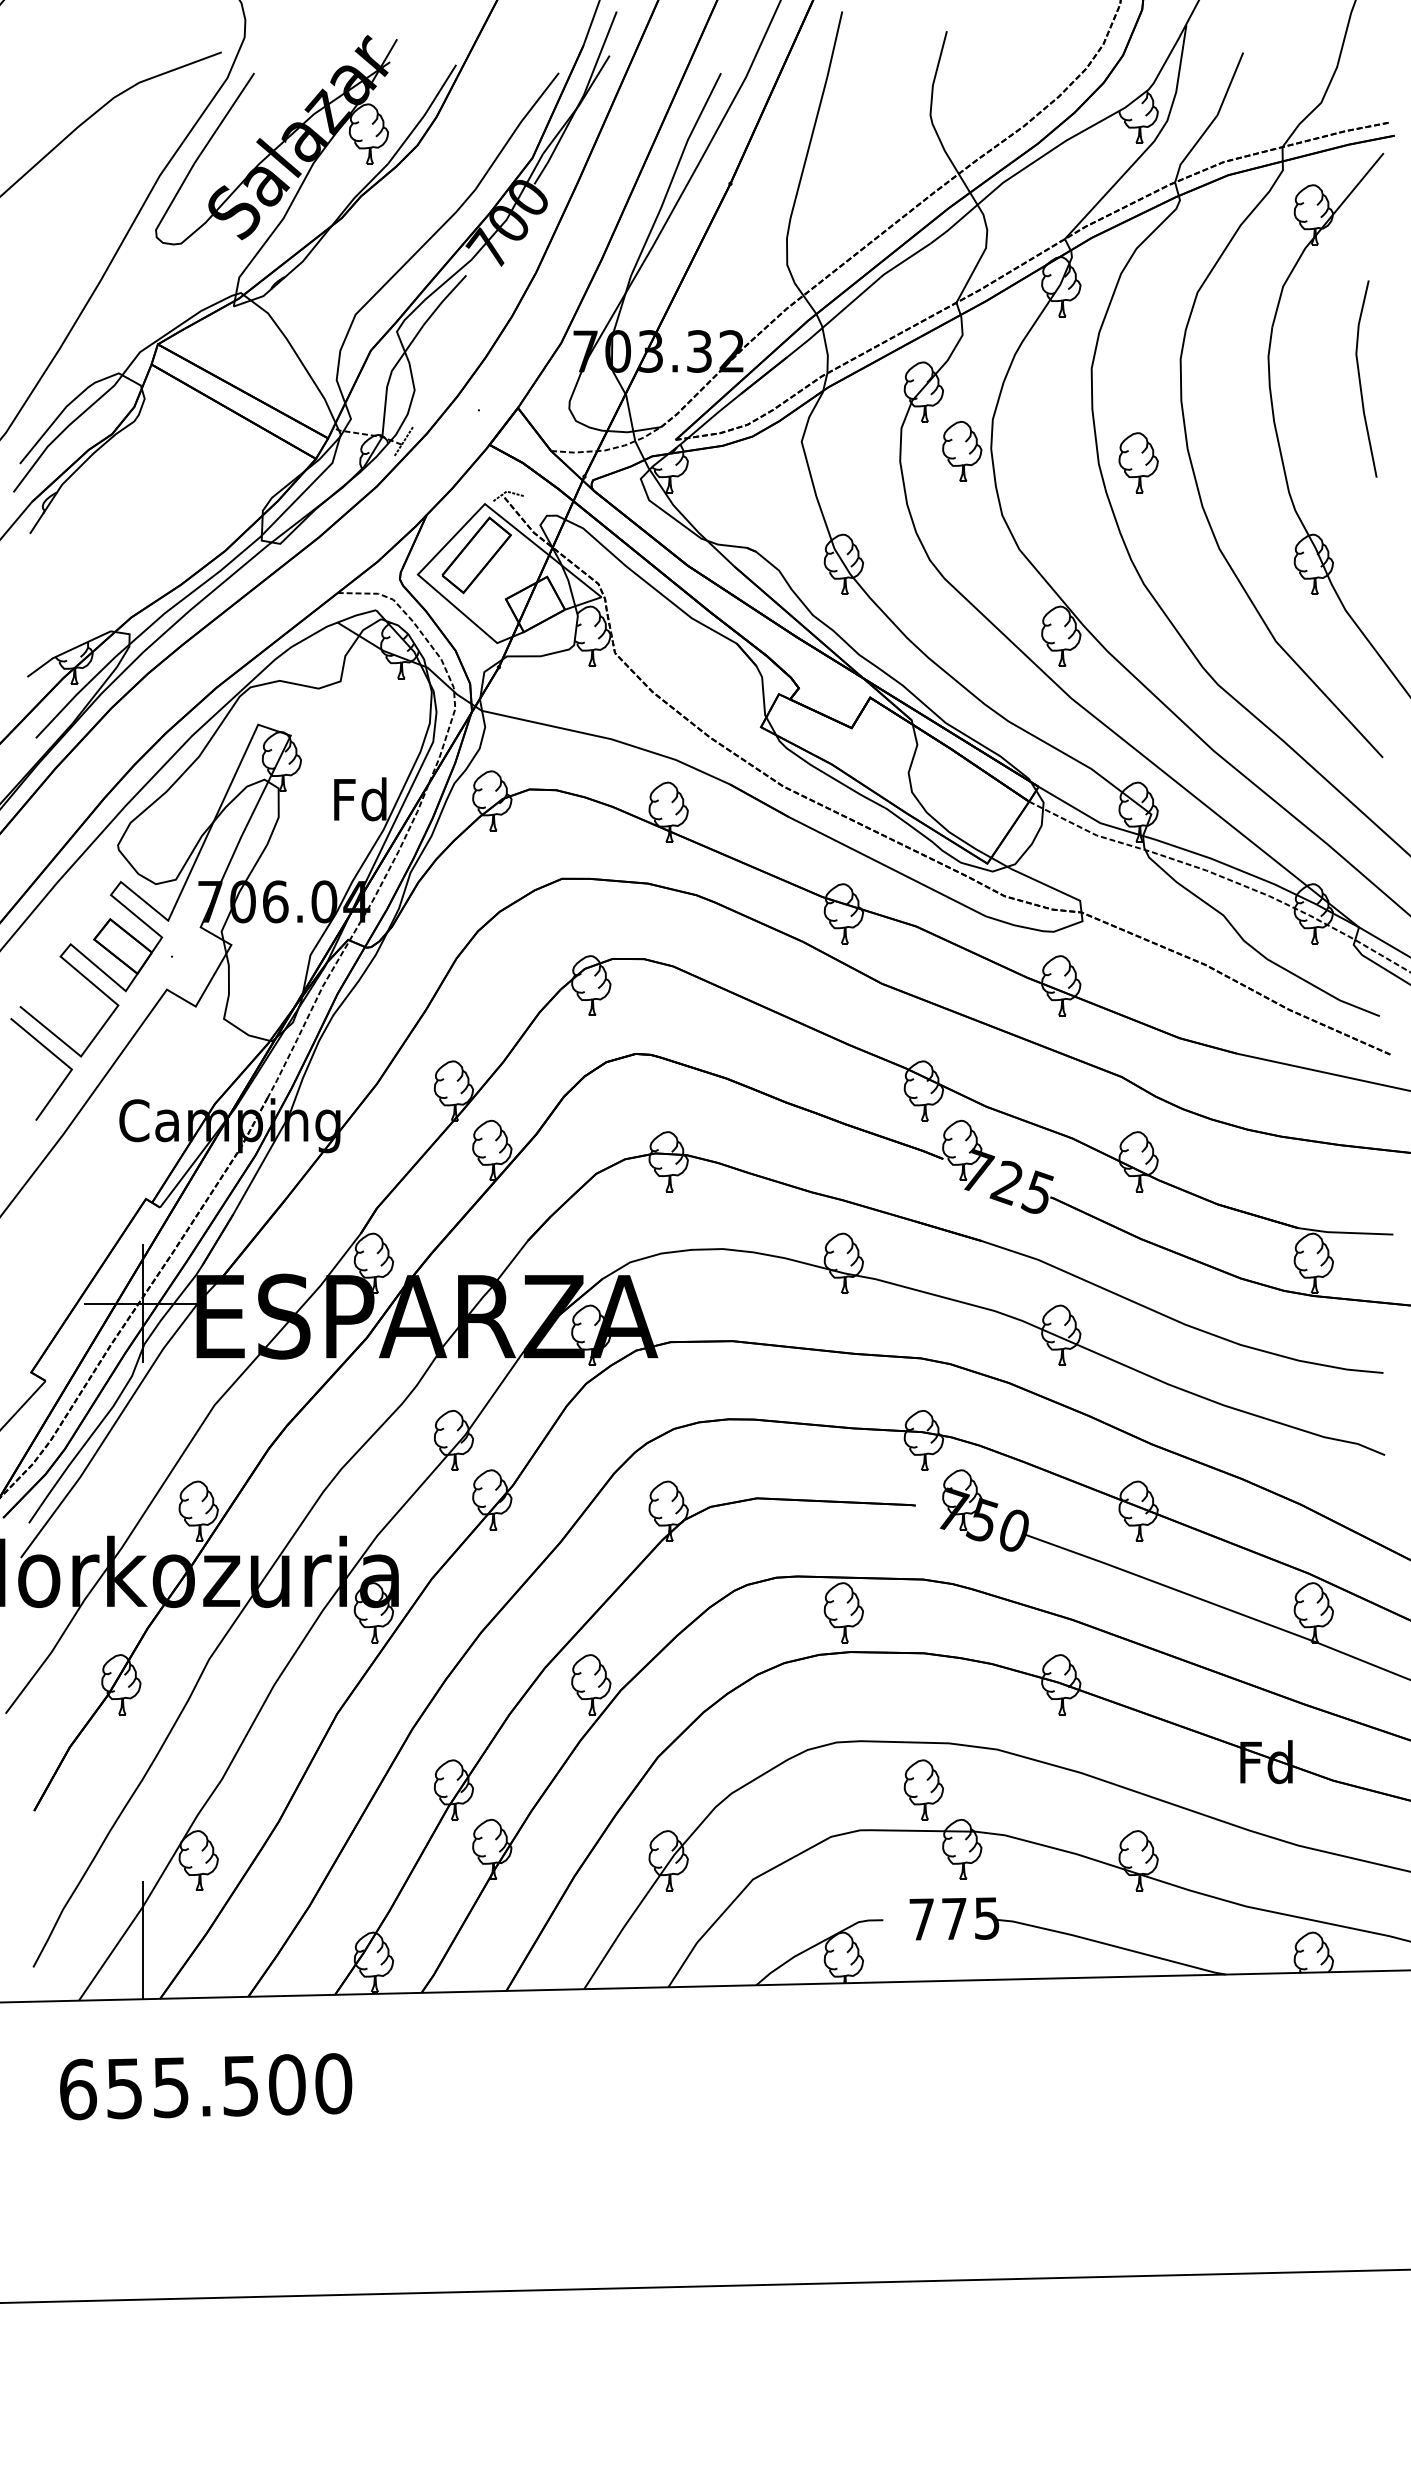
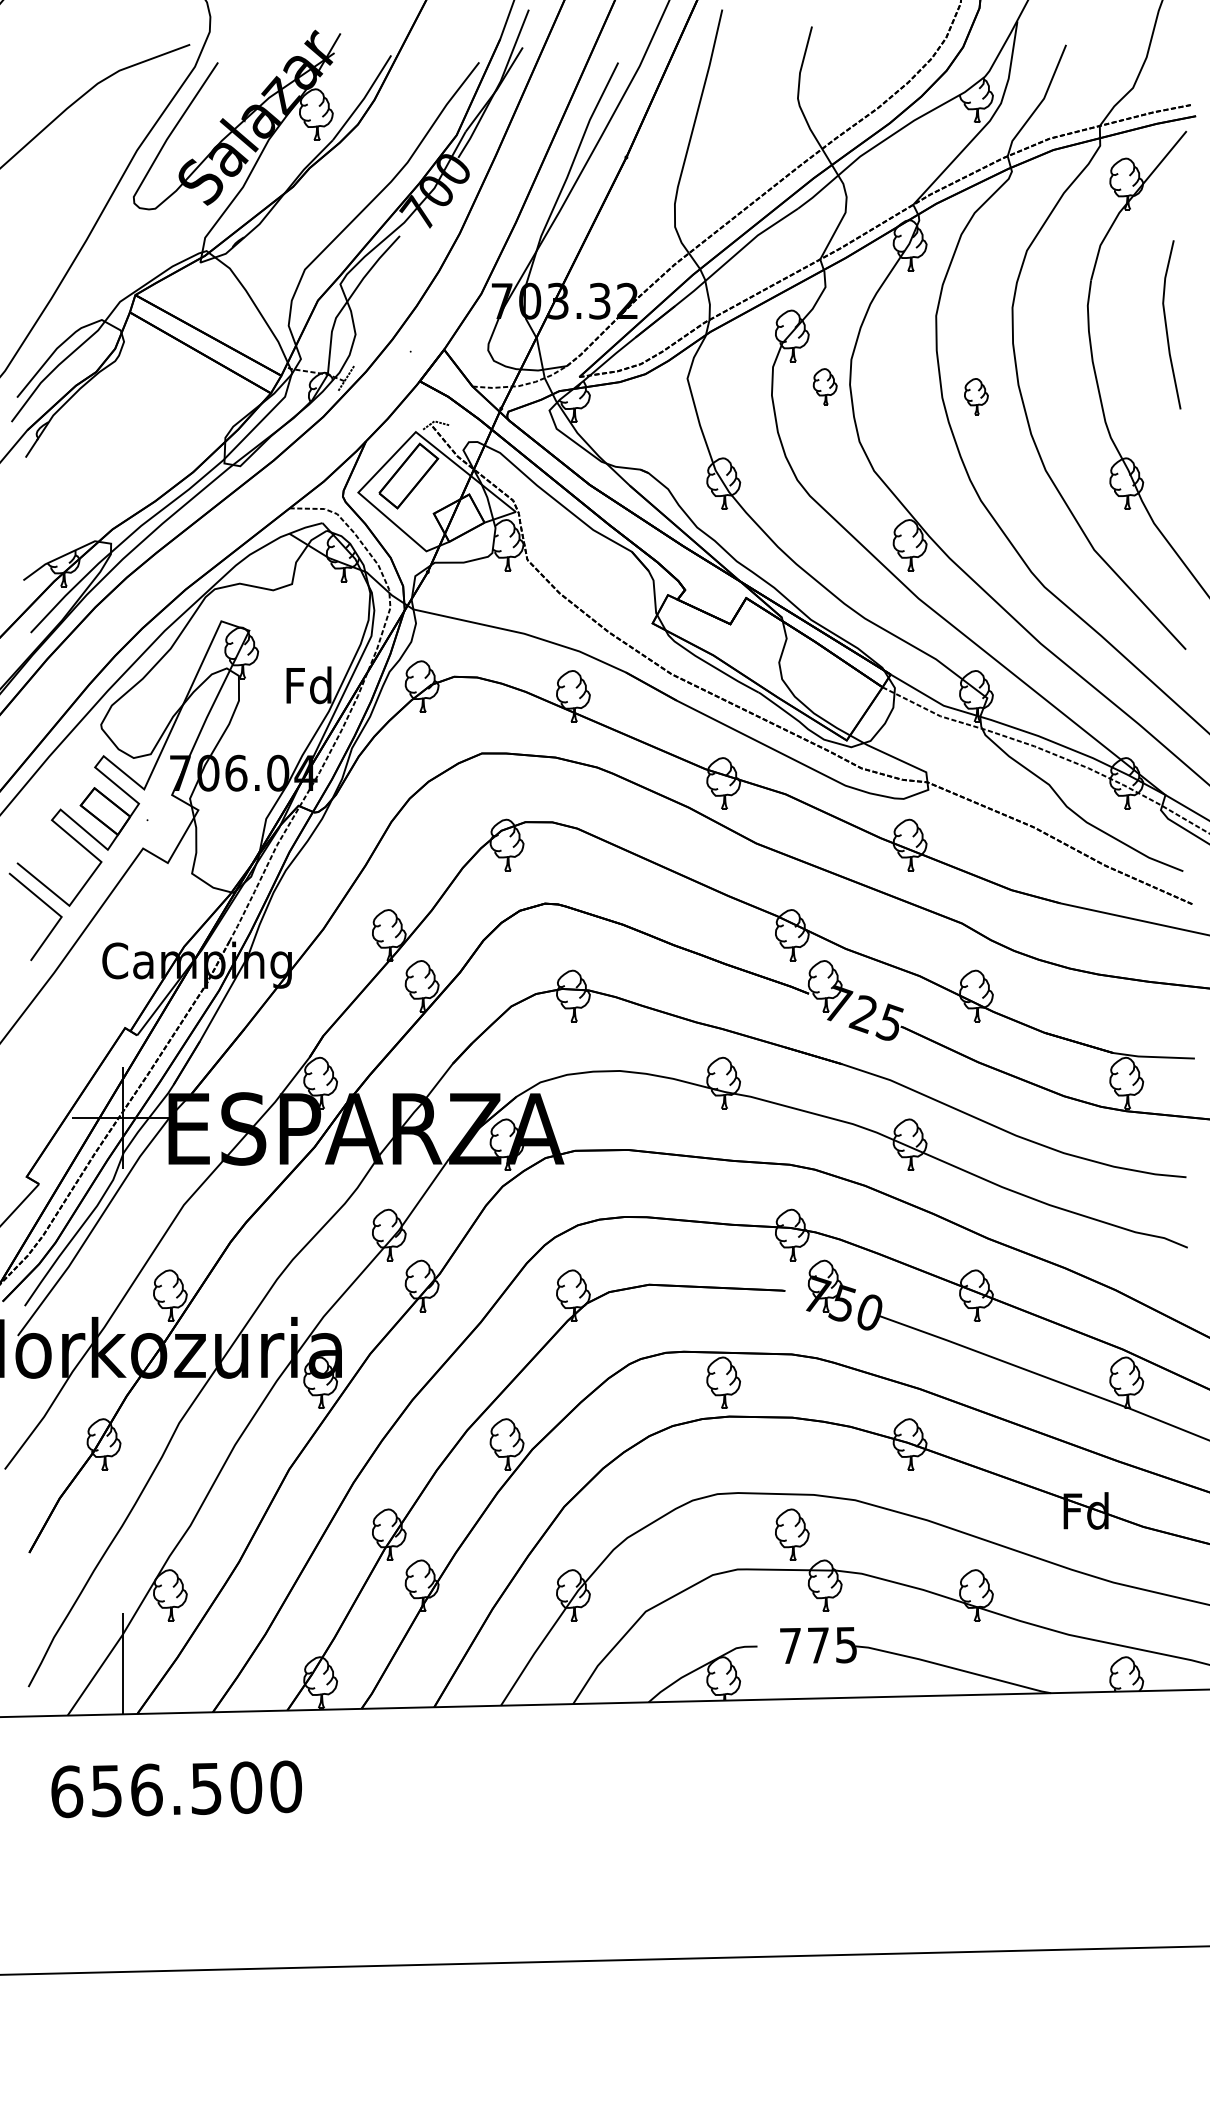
part: (962, 450) -> (825, 386), size x0.7
part: (1138, 462) -> (976, 396), size x0.7
text: (171, 2087) -> (147, 1790), 655.500 -> 656.500

